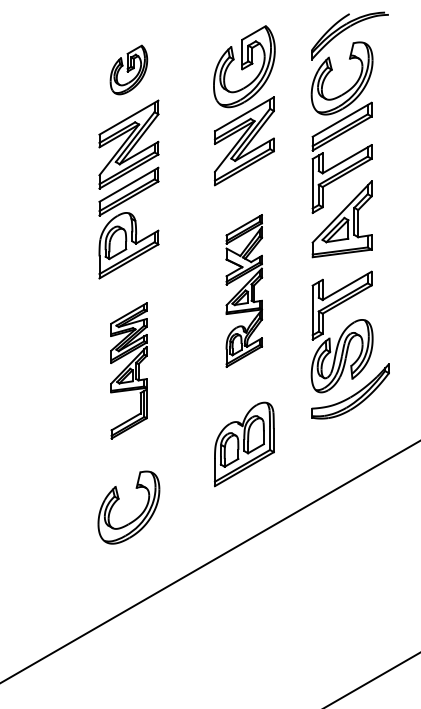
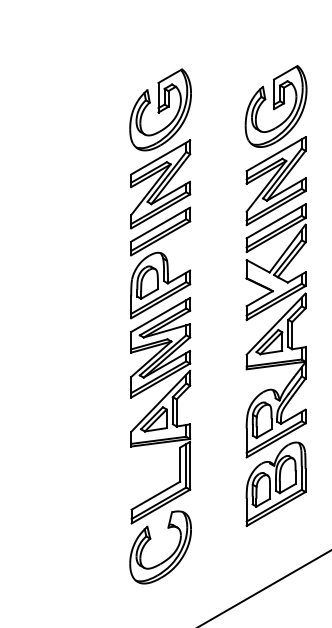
part: (128, 69) -> (160, 109), size x1.67
part: (243, 290) -> (275, 330), size x1.67
part: (128, 370) -> (160, 410), size x1.67

